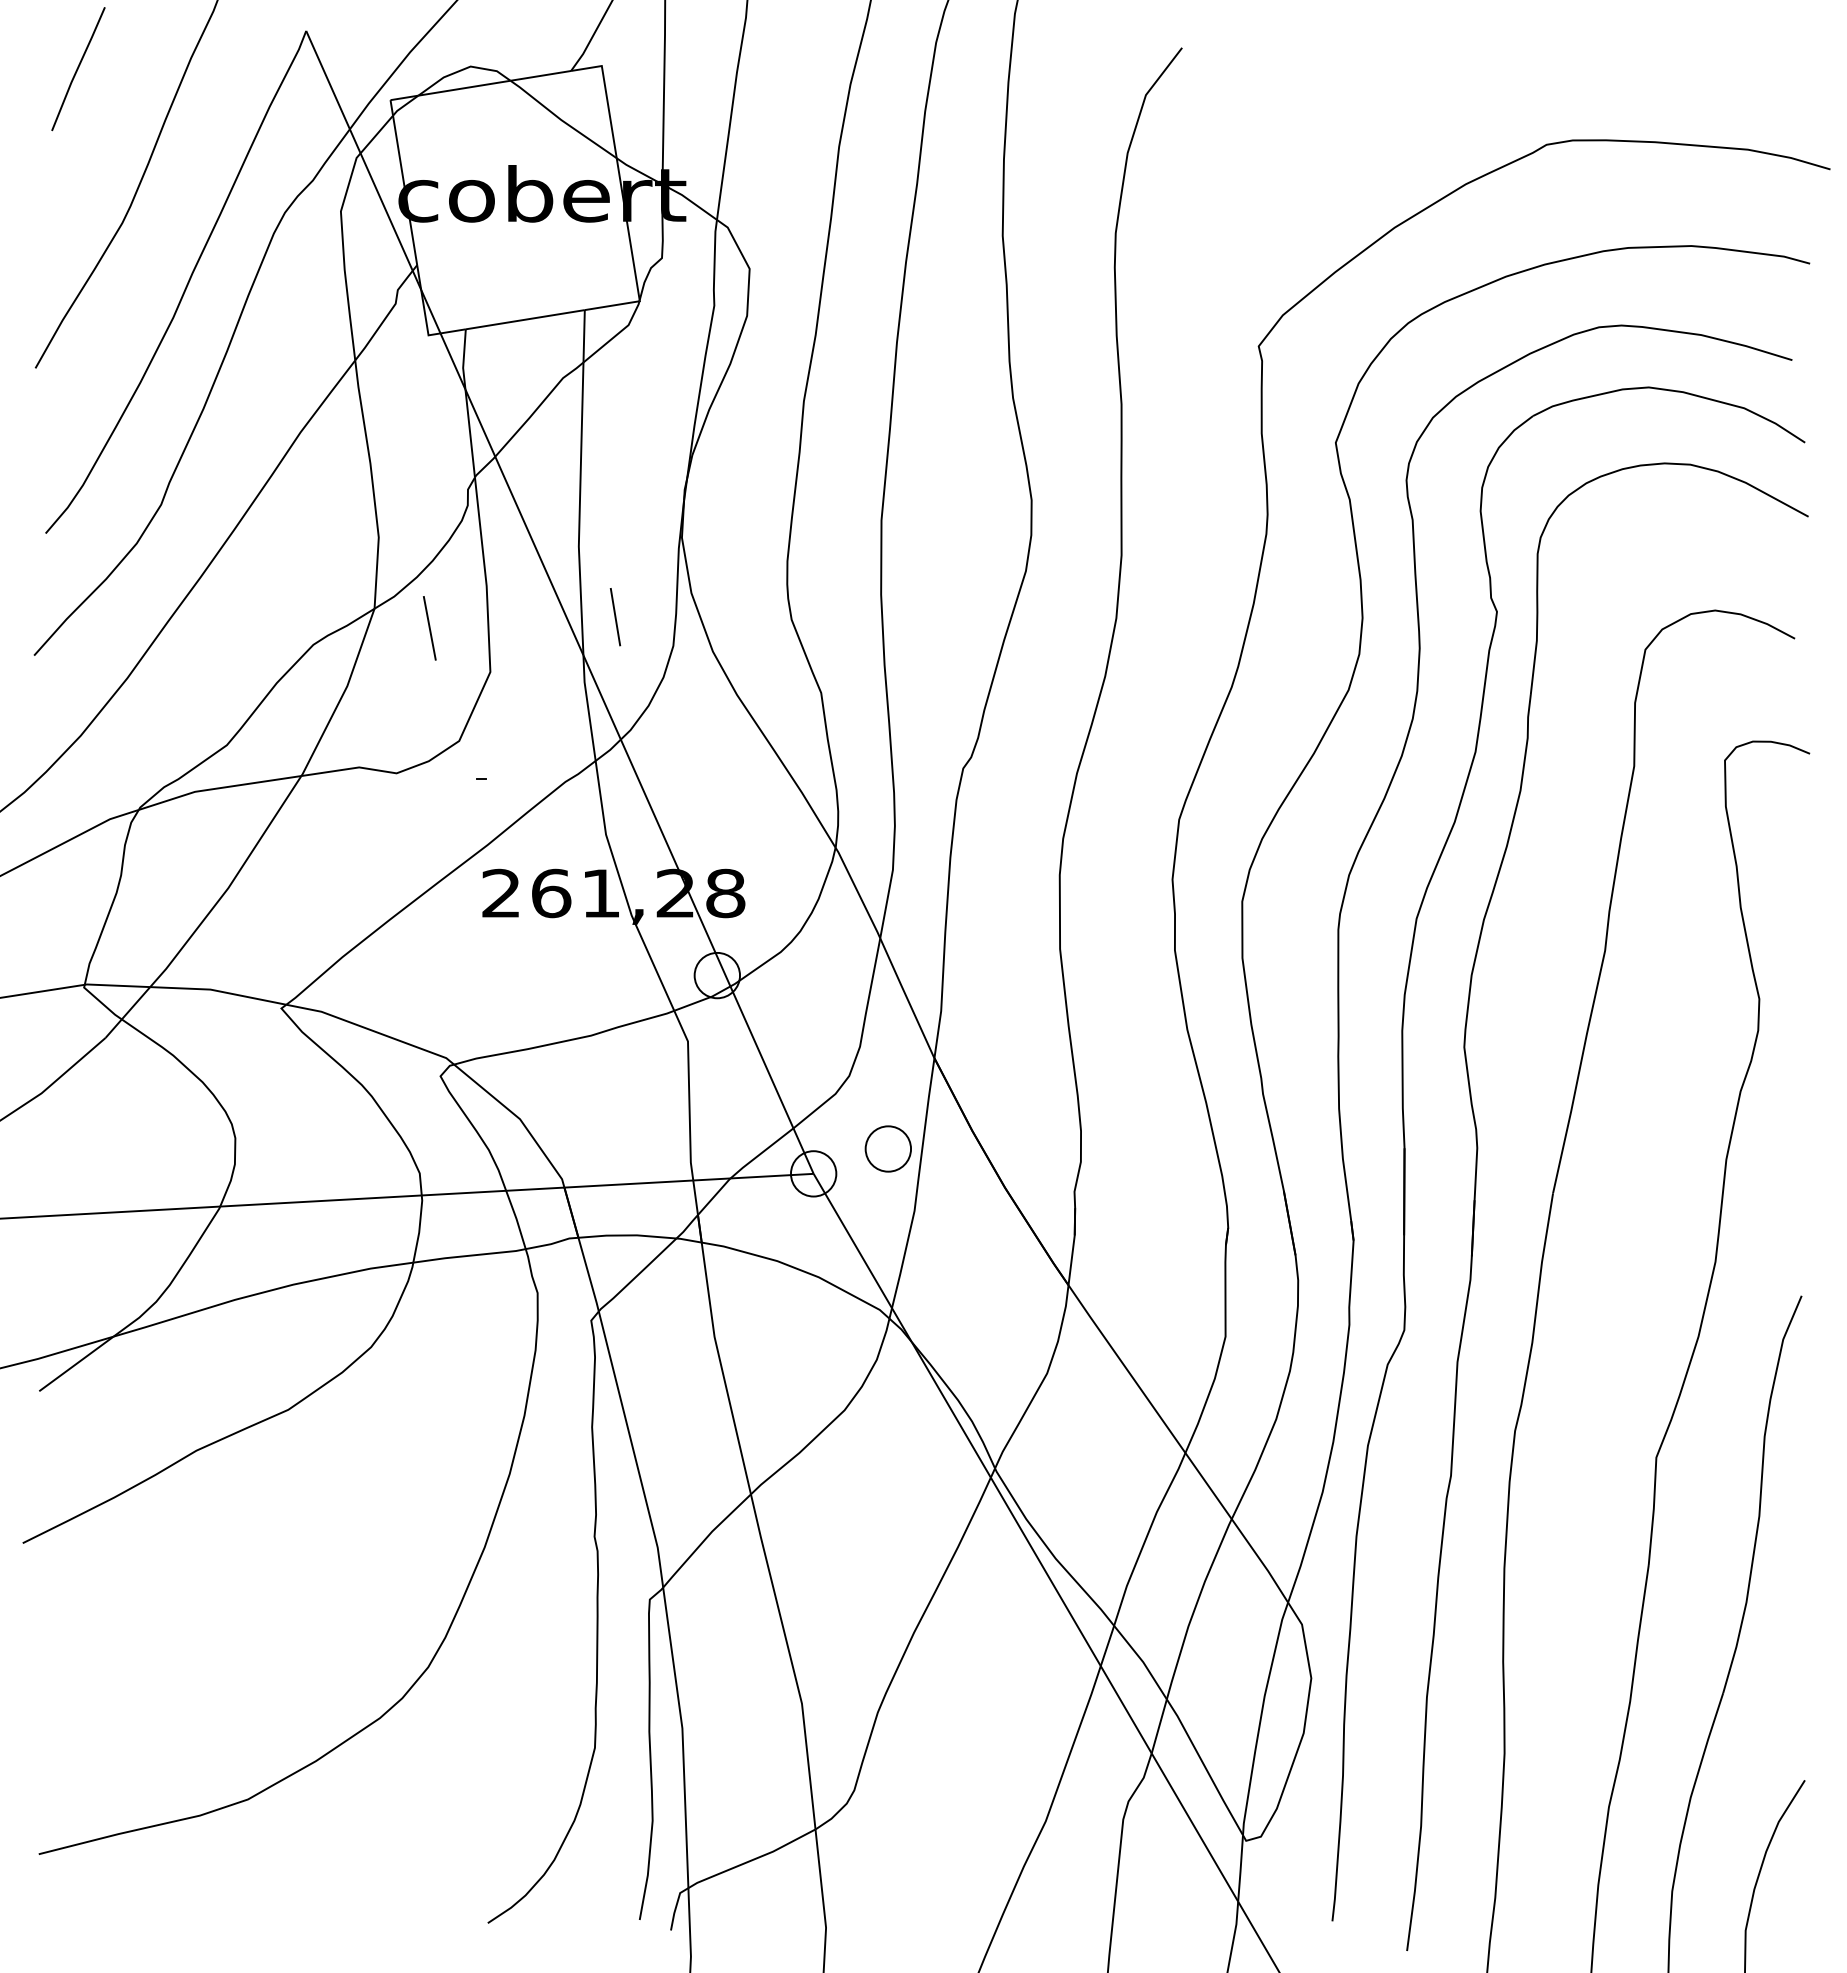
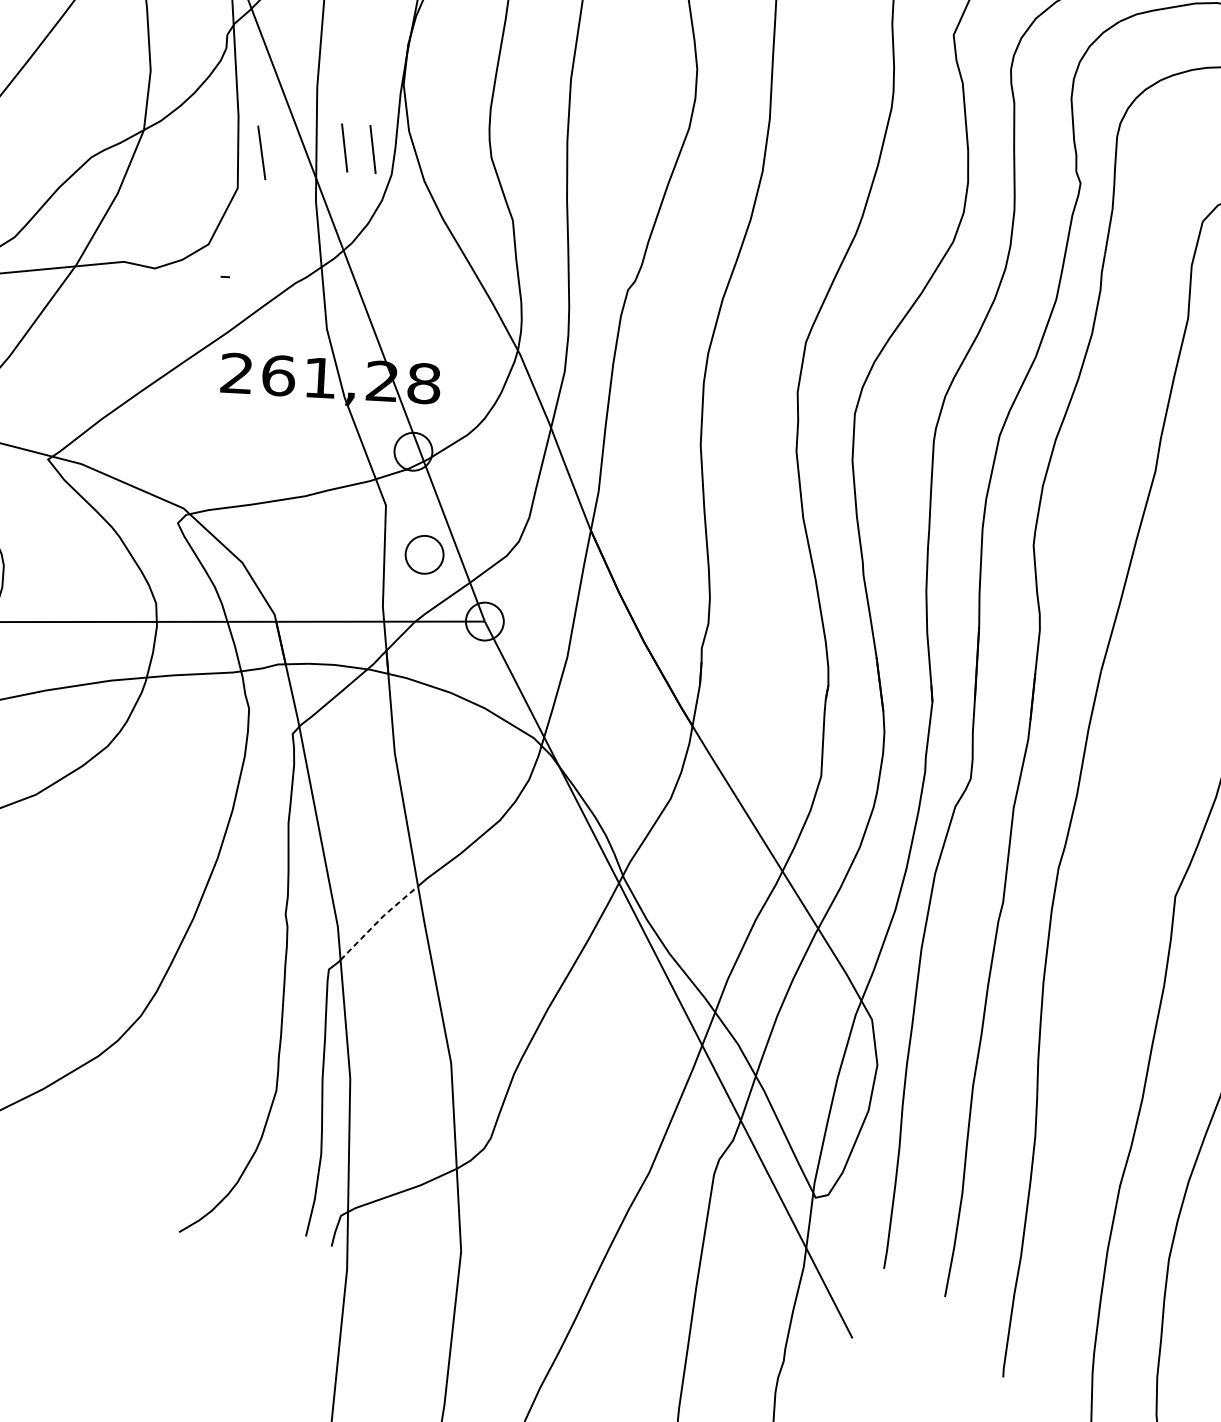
line: (649, 617) -> (373, 149), added
line: (429, 628) -> (261, 153), moved
part: (887, 1148) -> (423, 554), moved
line: (705, 1538) -> (378, 921), solid -> dashed

